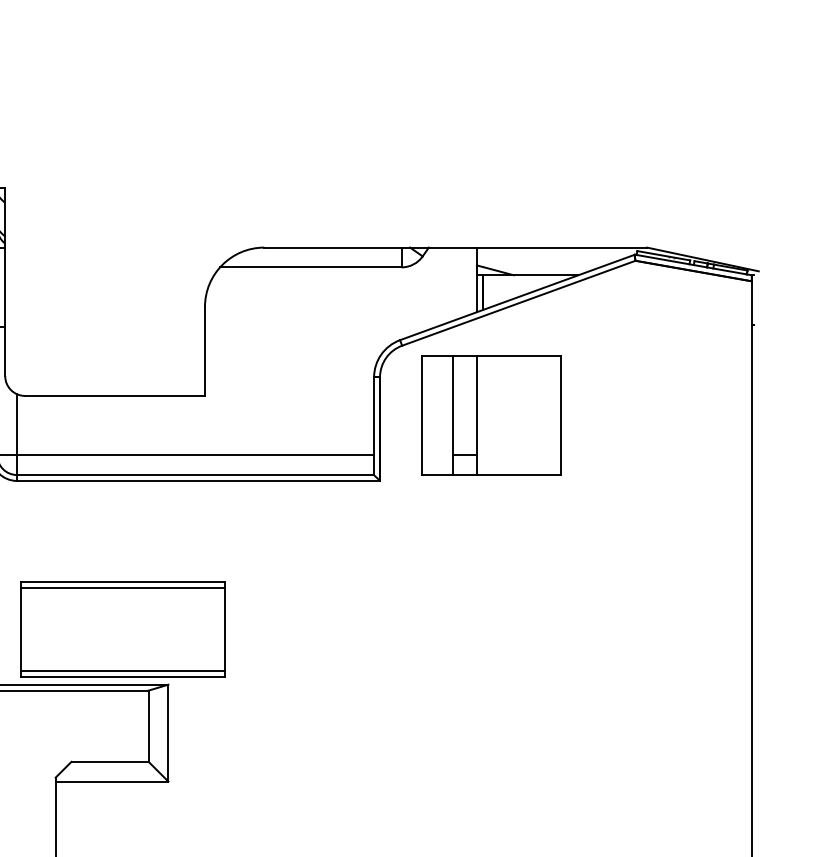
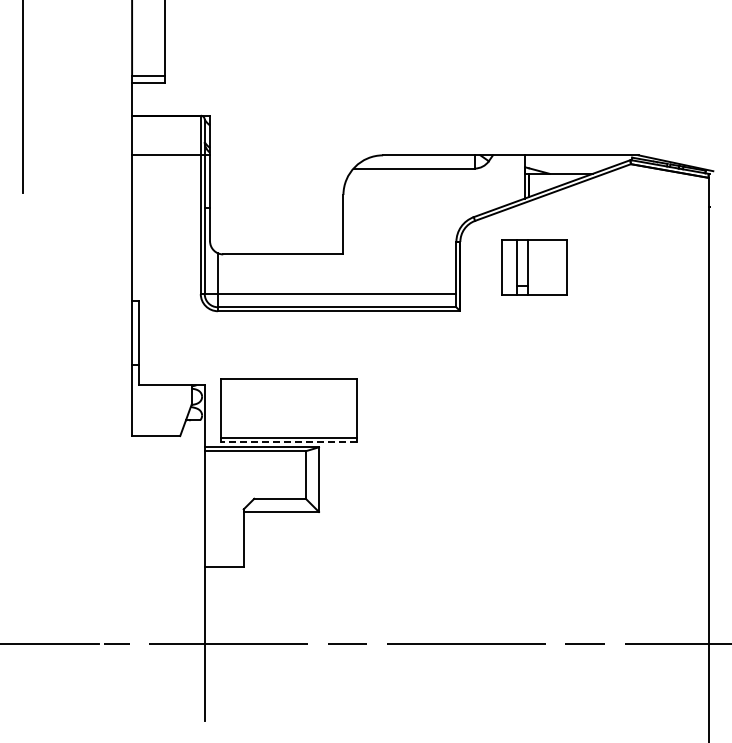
part: (491, 415) -> (534, 267), size x0.7
line: (122, 587) -> (288, 382), removed
line: (122, 677) -> (288, 442), solid -> dashed

